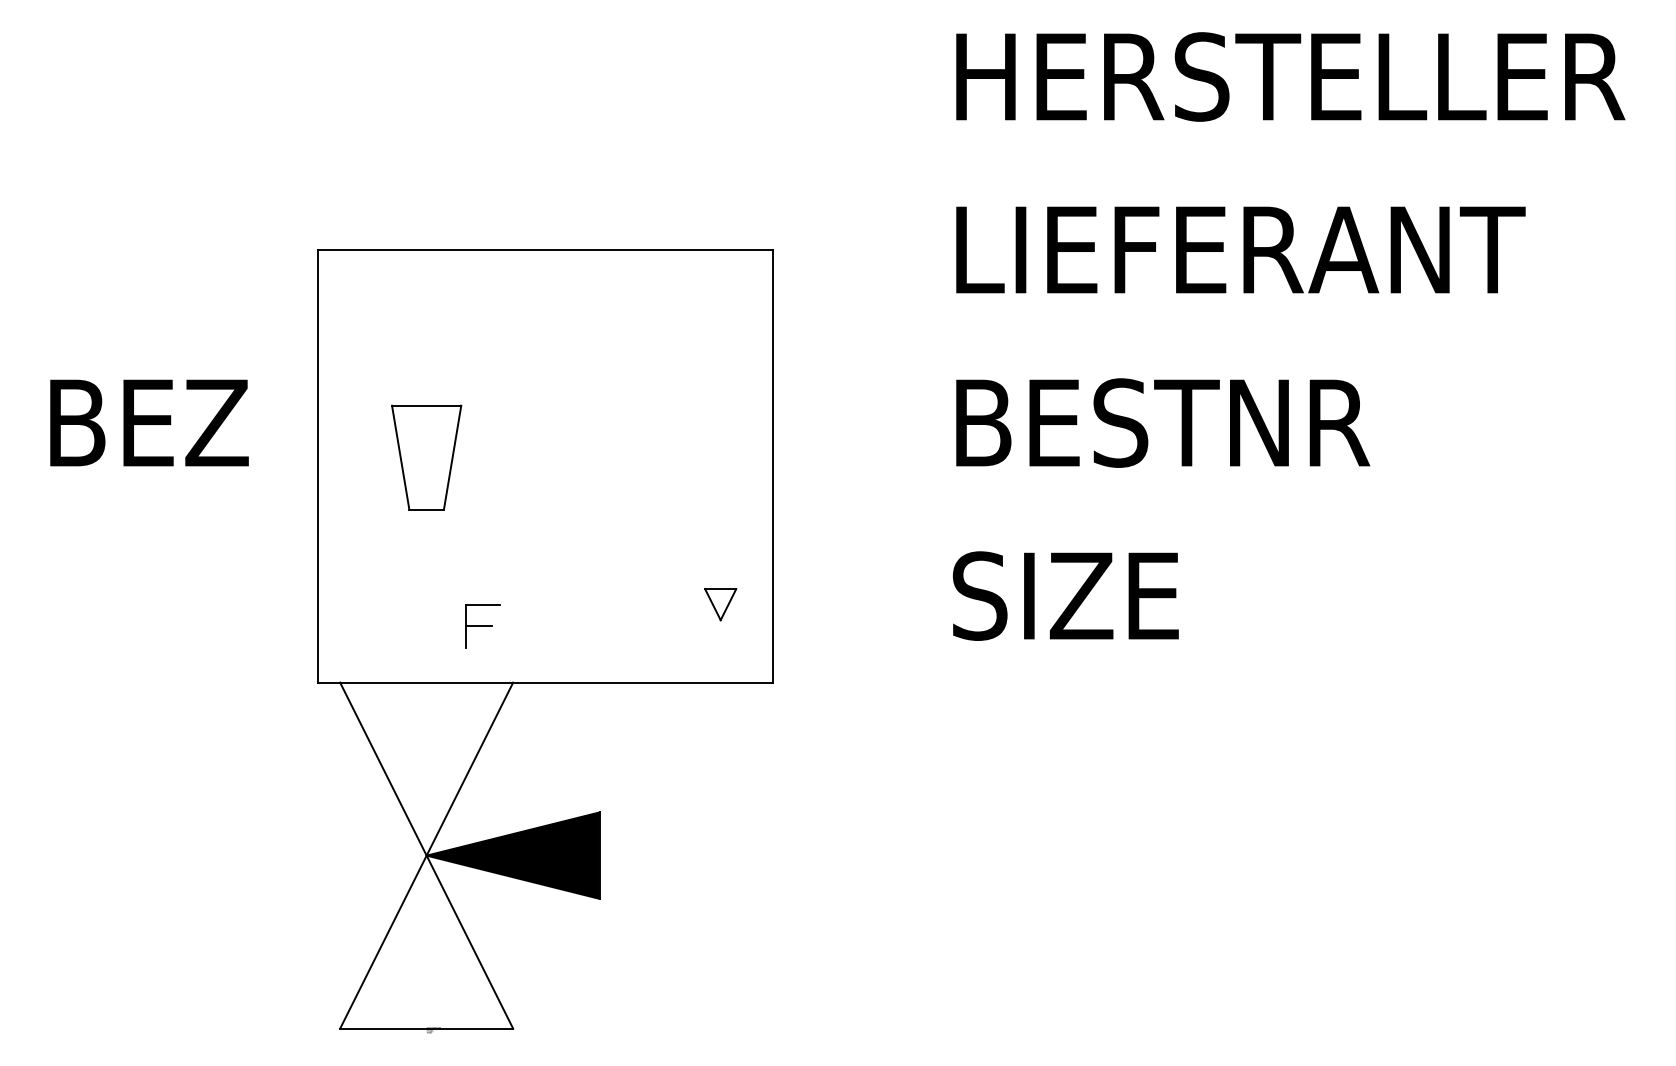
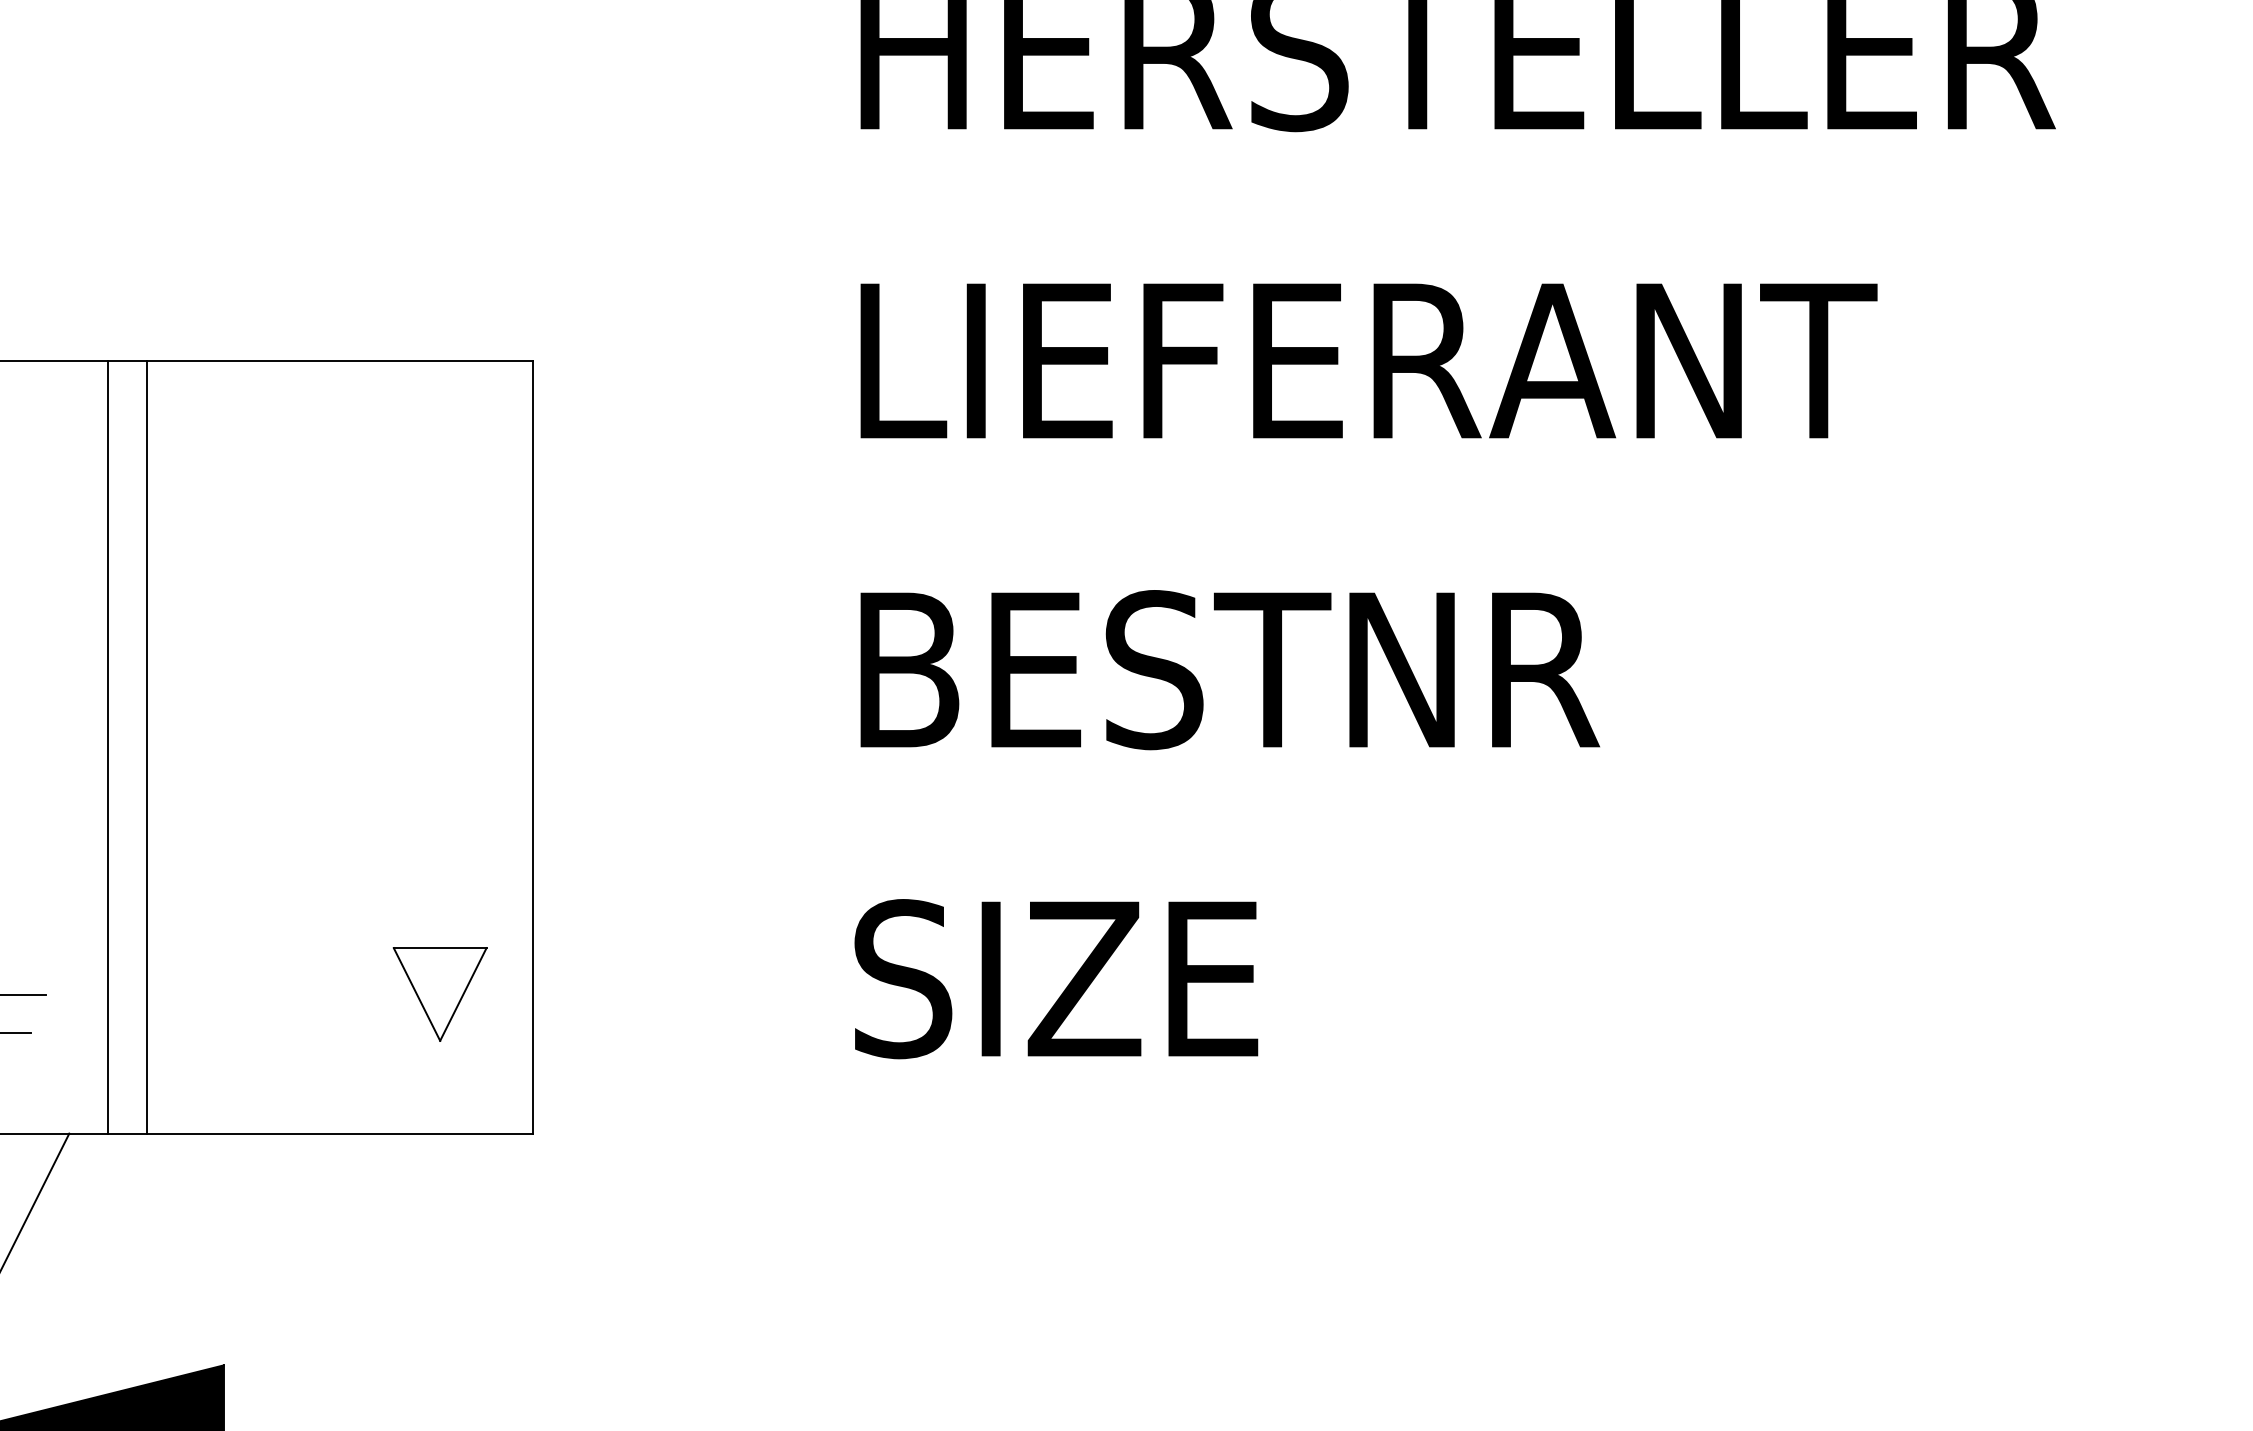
line: (534, 466) -> (107, 747), added
line: (556, 466) -> (146, 747), added
part: (720, 604) -> (439, 994), size x1.67

